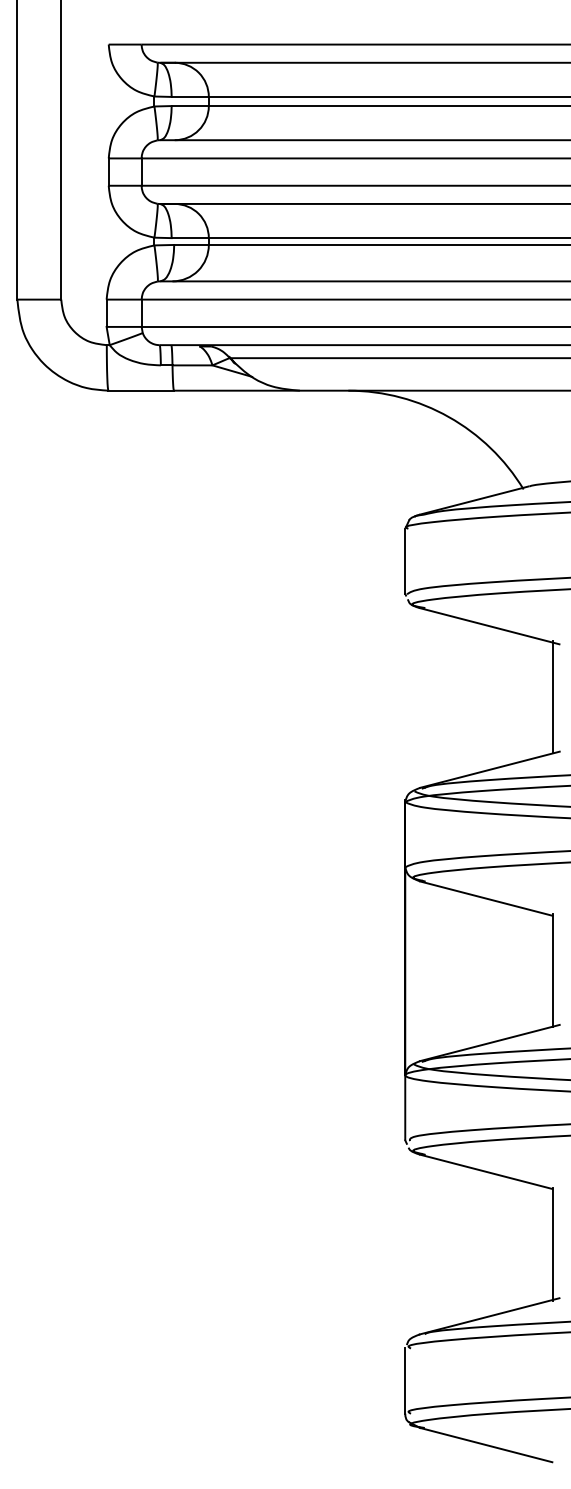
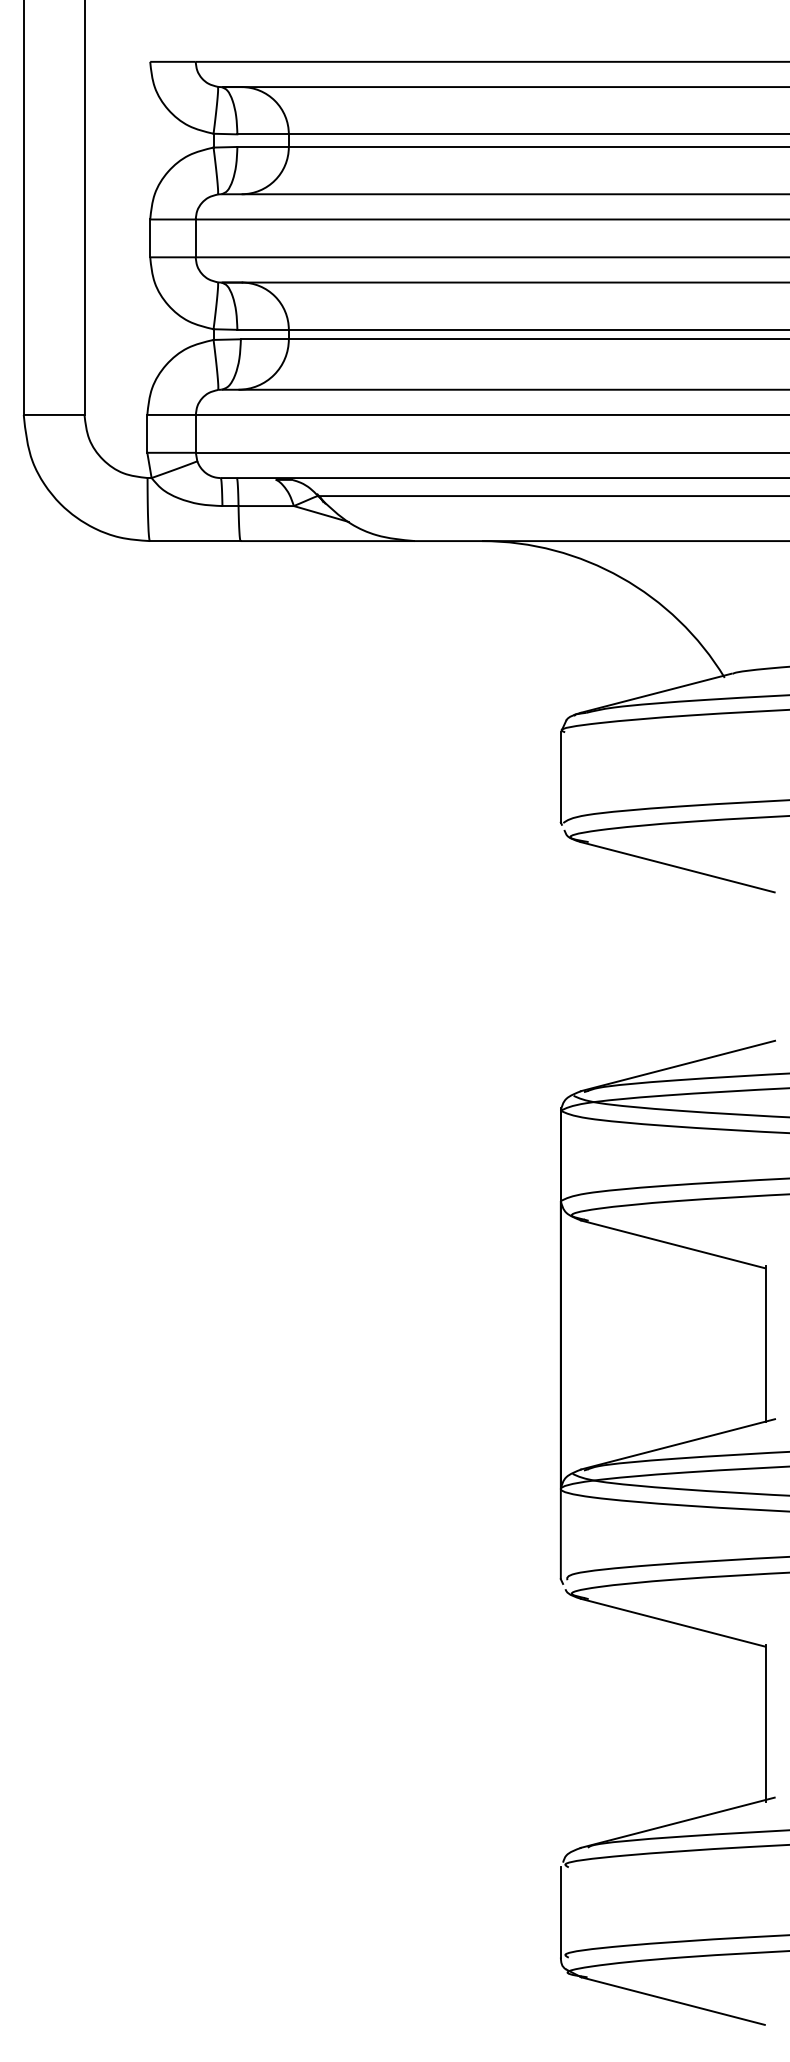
line: (553, 697) -> (765, 965), removed

